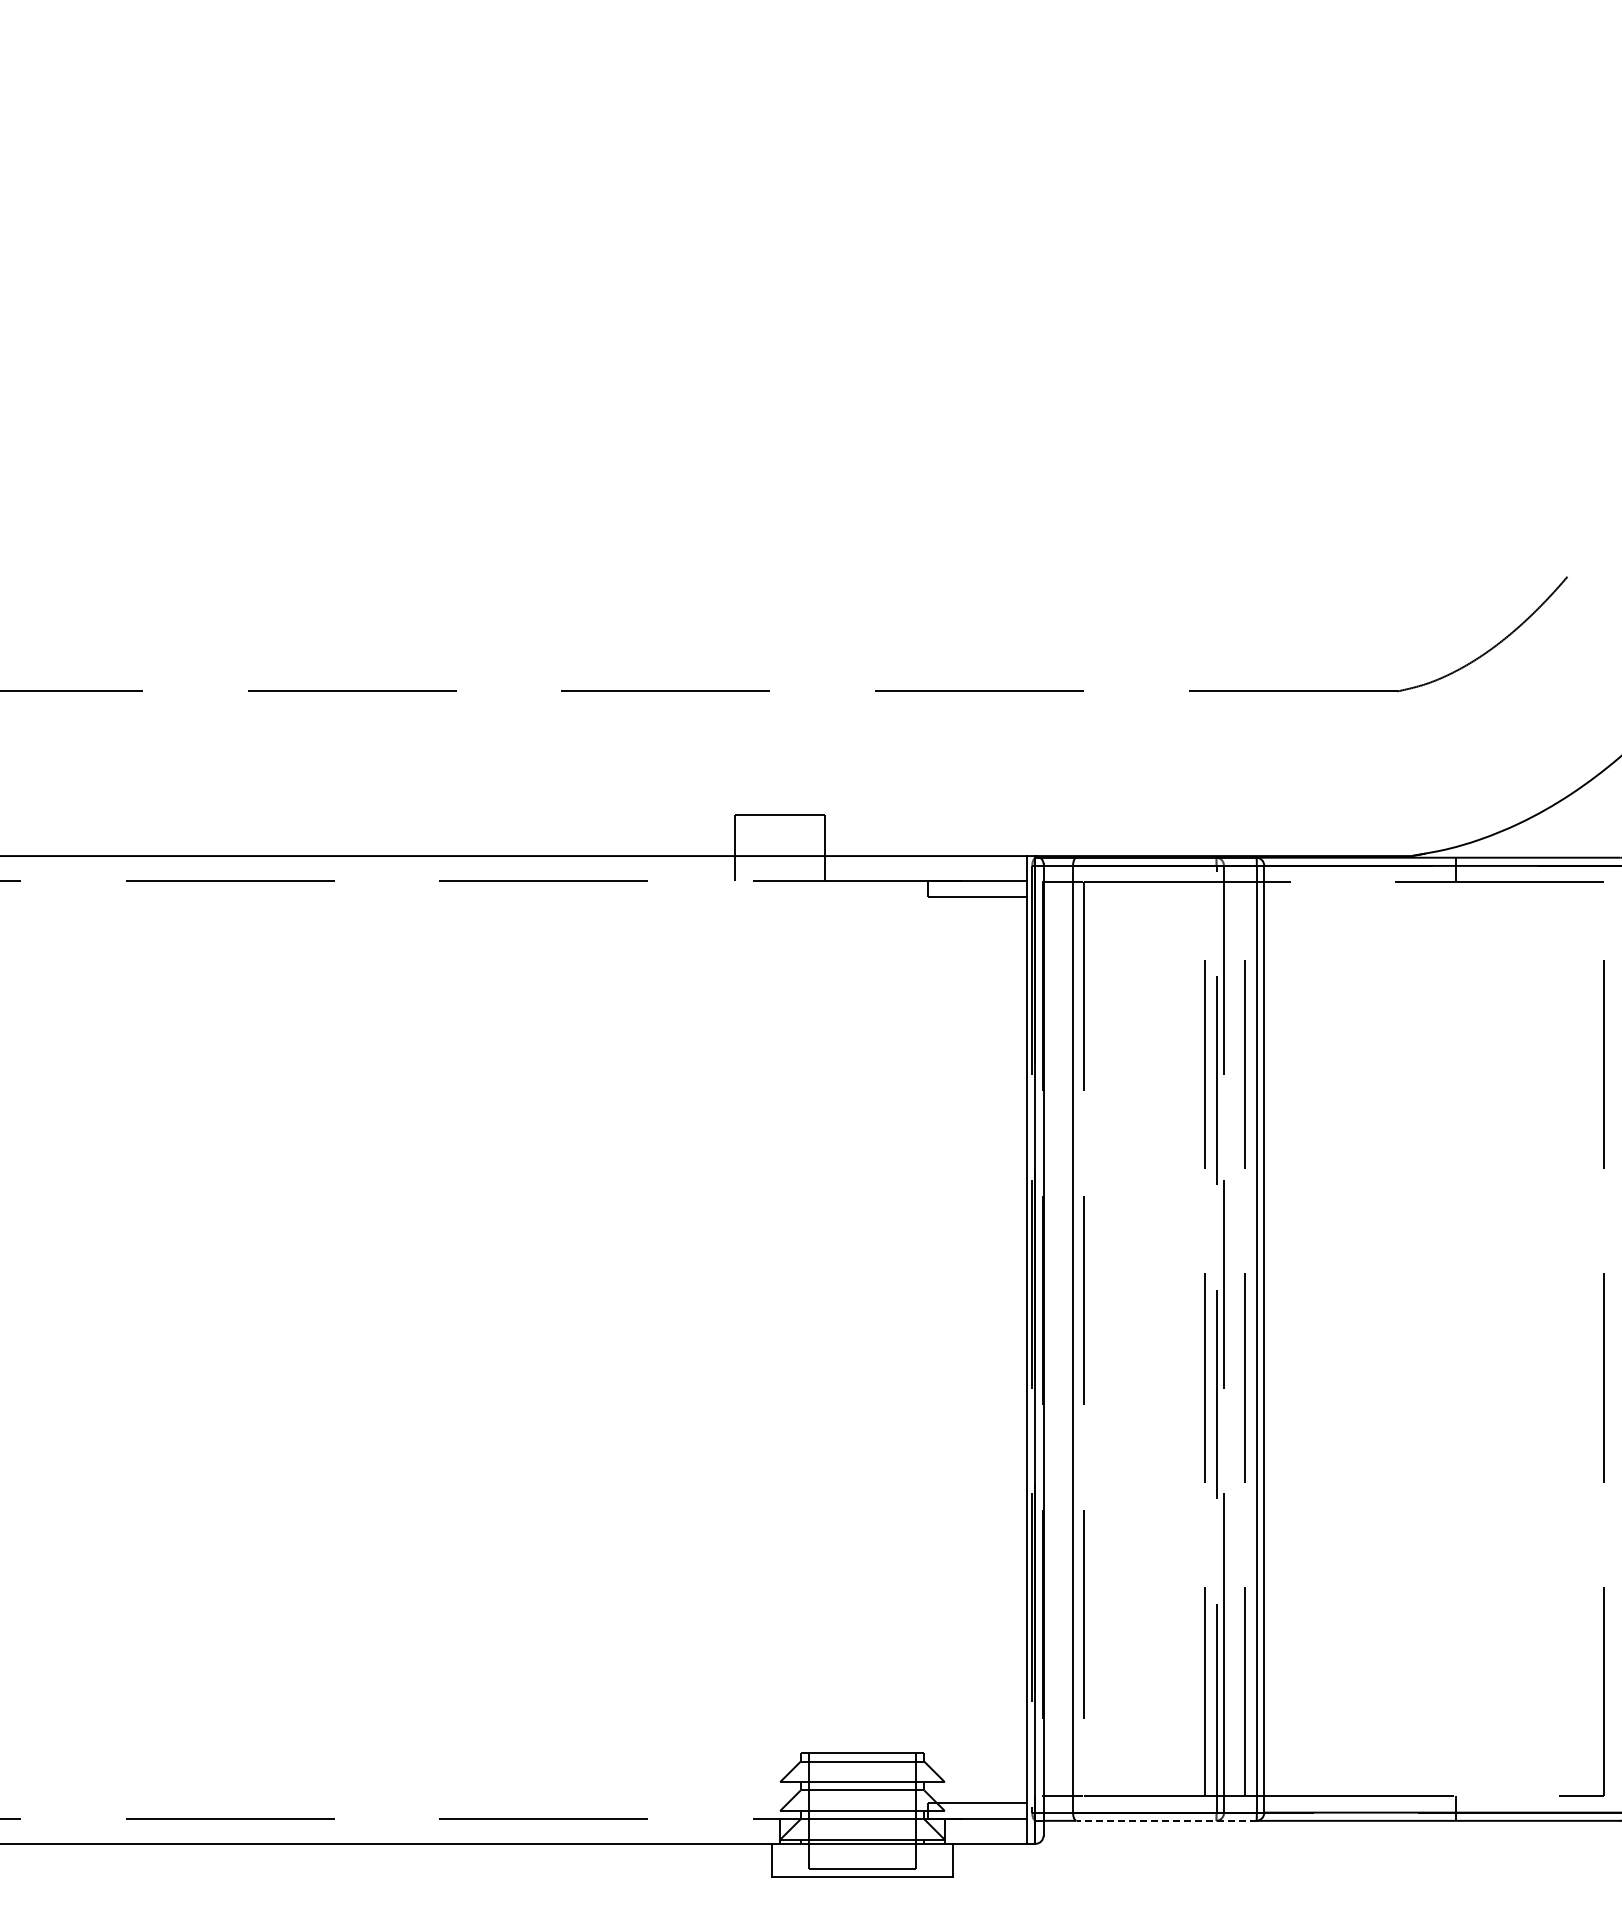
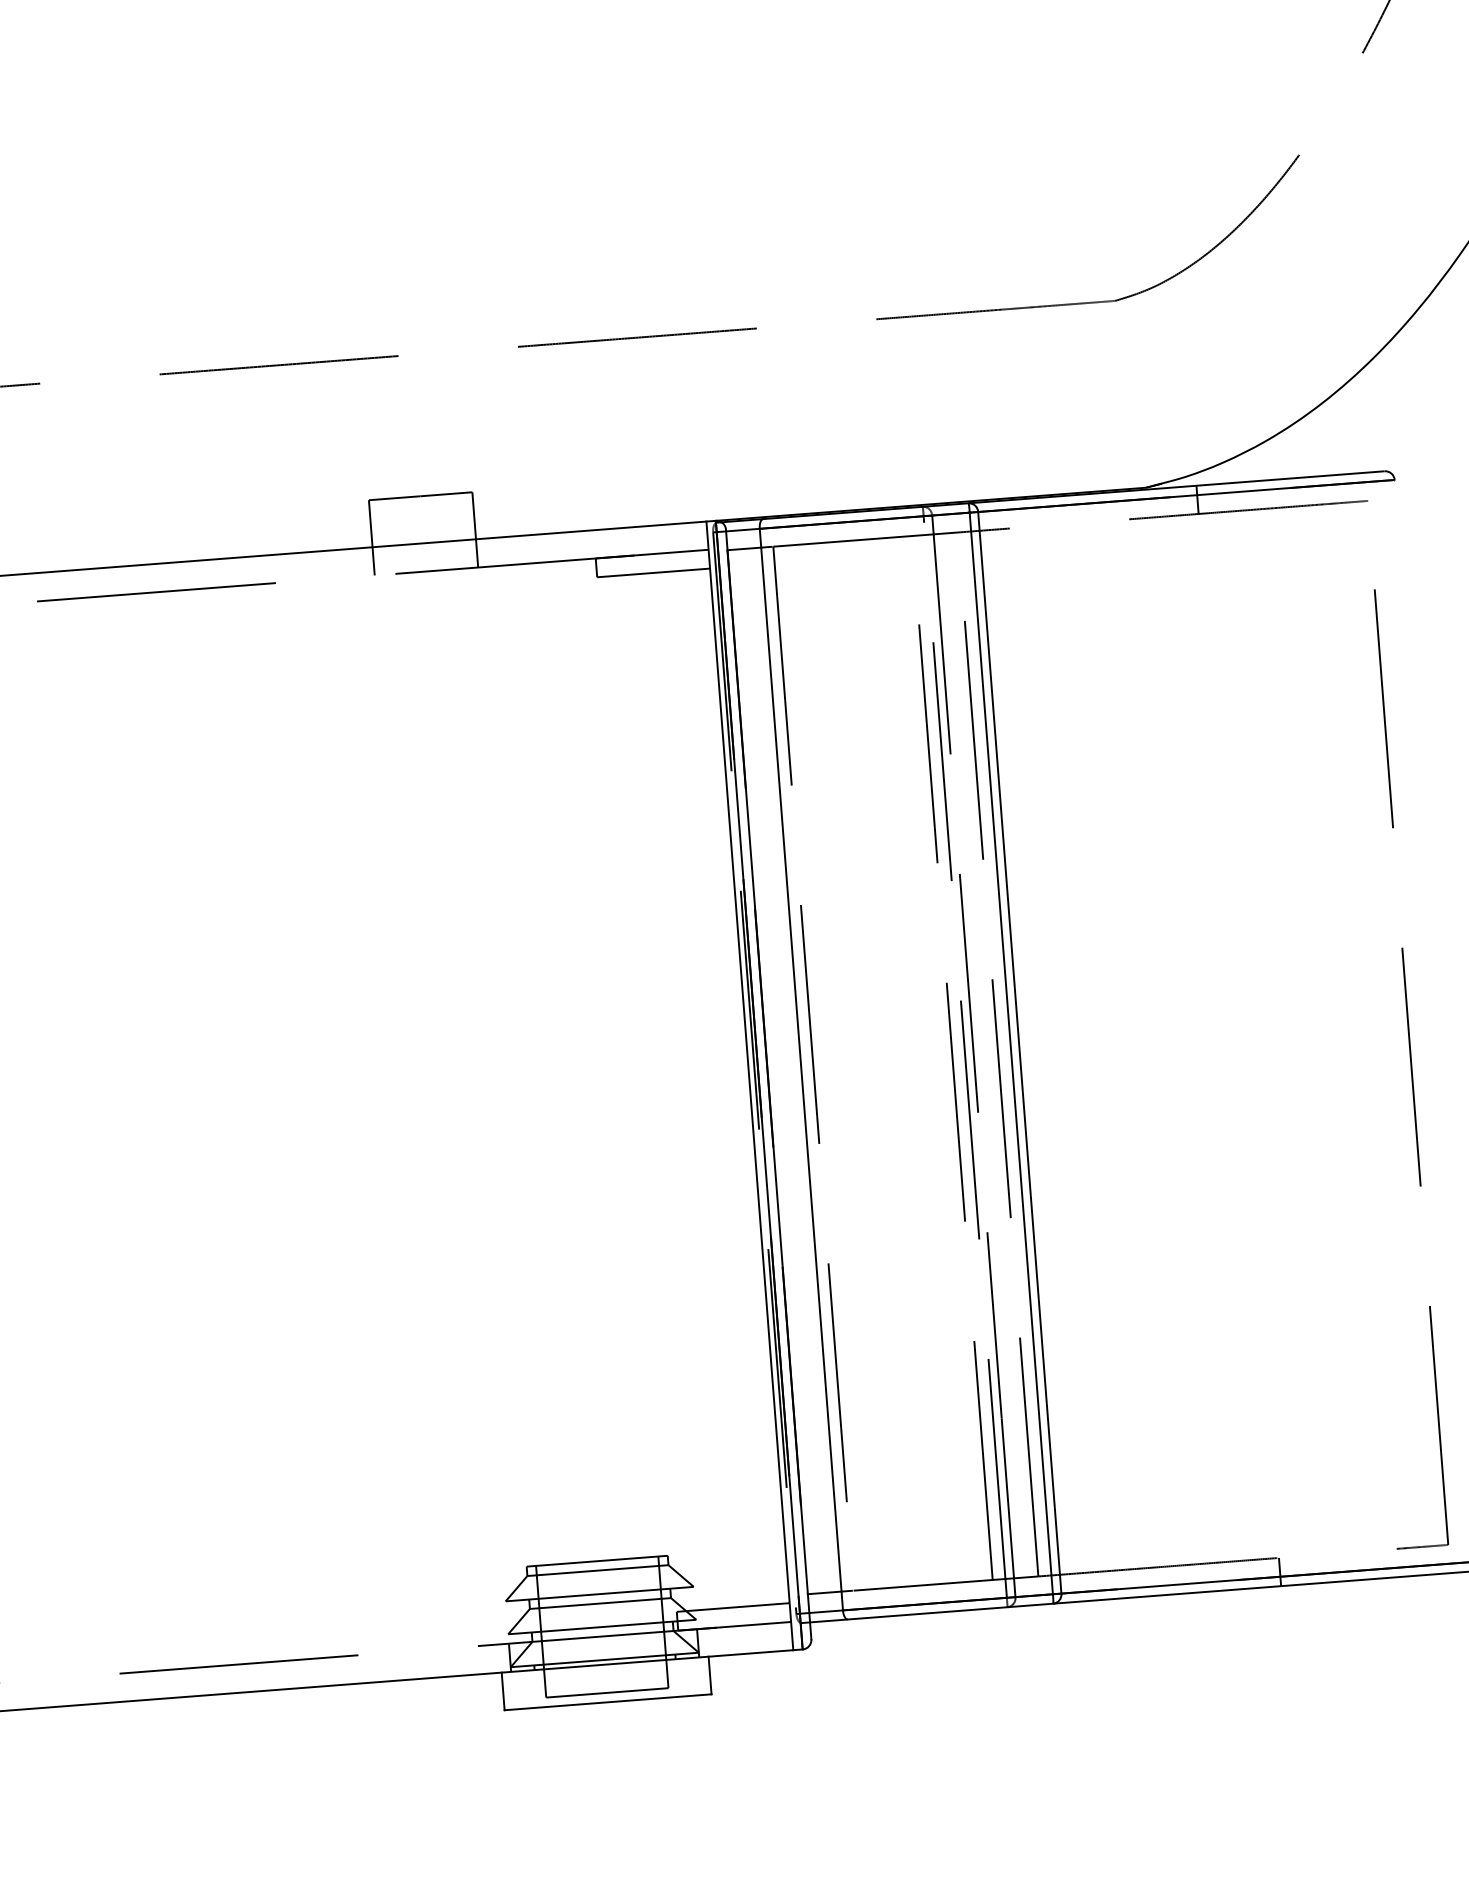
line: (1166, 1820) -> (950, 1611), dashed -> solid

